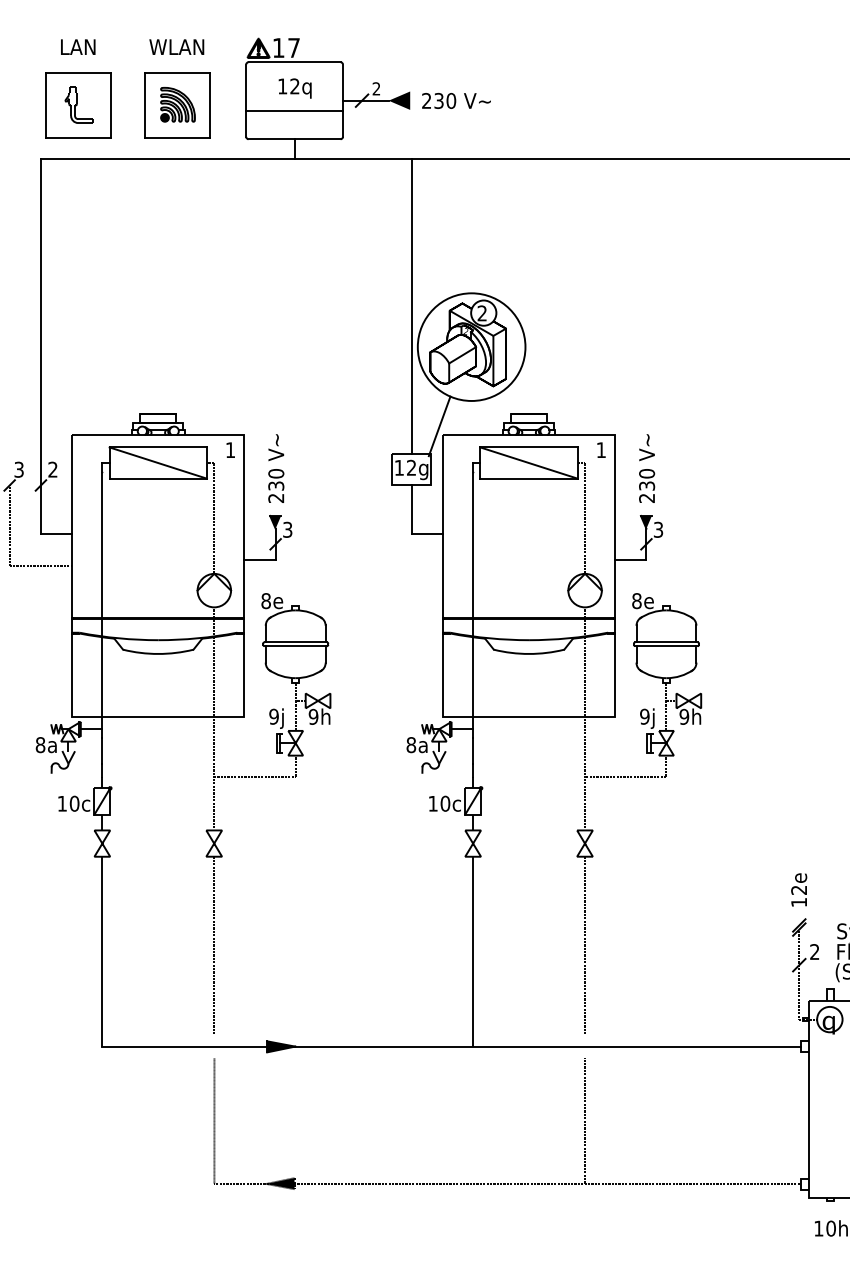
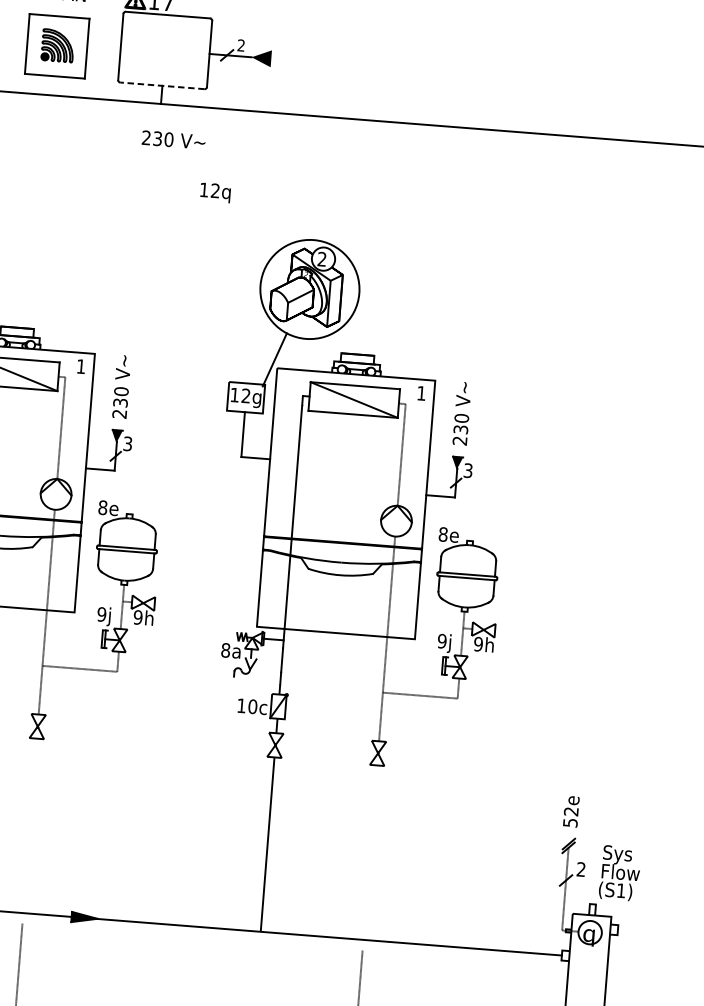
text: (294, 88) -> (214, 192), moved
text: (456, 100) -> (173, 139), moved
line: (294, 110) -> (164, 59), removed
line: (294, 139) -> (162, 86), solid -> dashed
line: (411, 306) -> (257, 247), removed
text: (799, 902) -> (570, 822), 12e -> 52e
line: (214, 945) -> (30, 820), removed
line: (584, 945) -> (370, 846), removed

